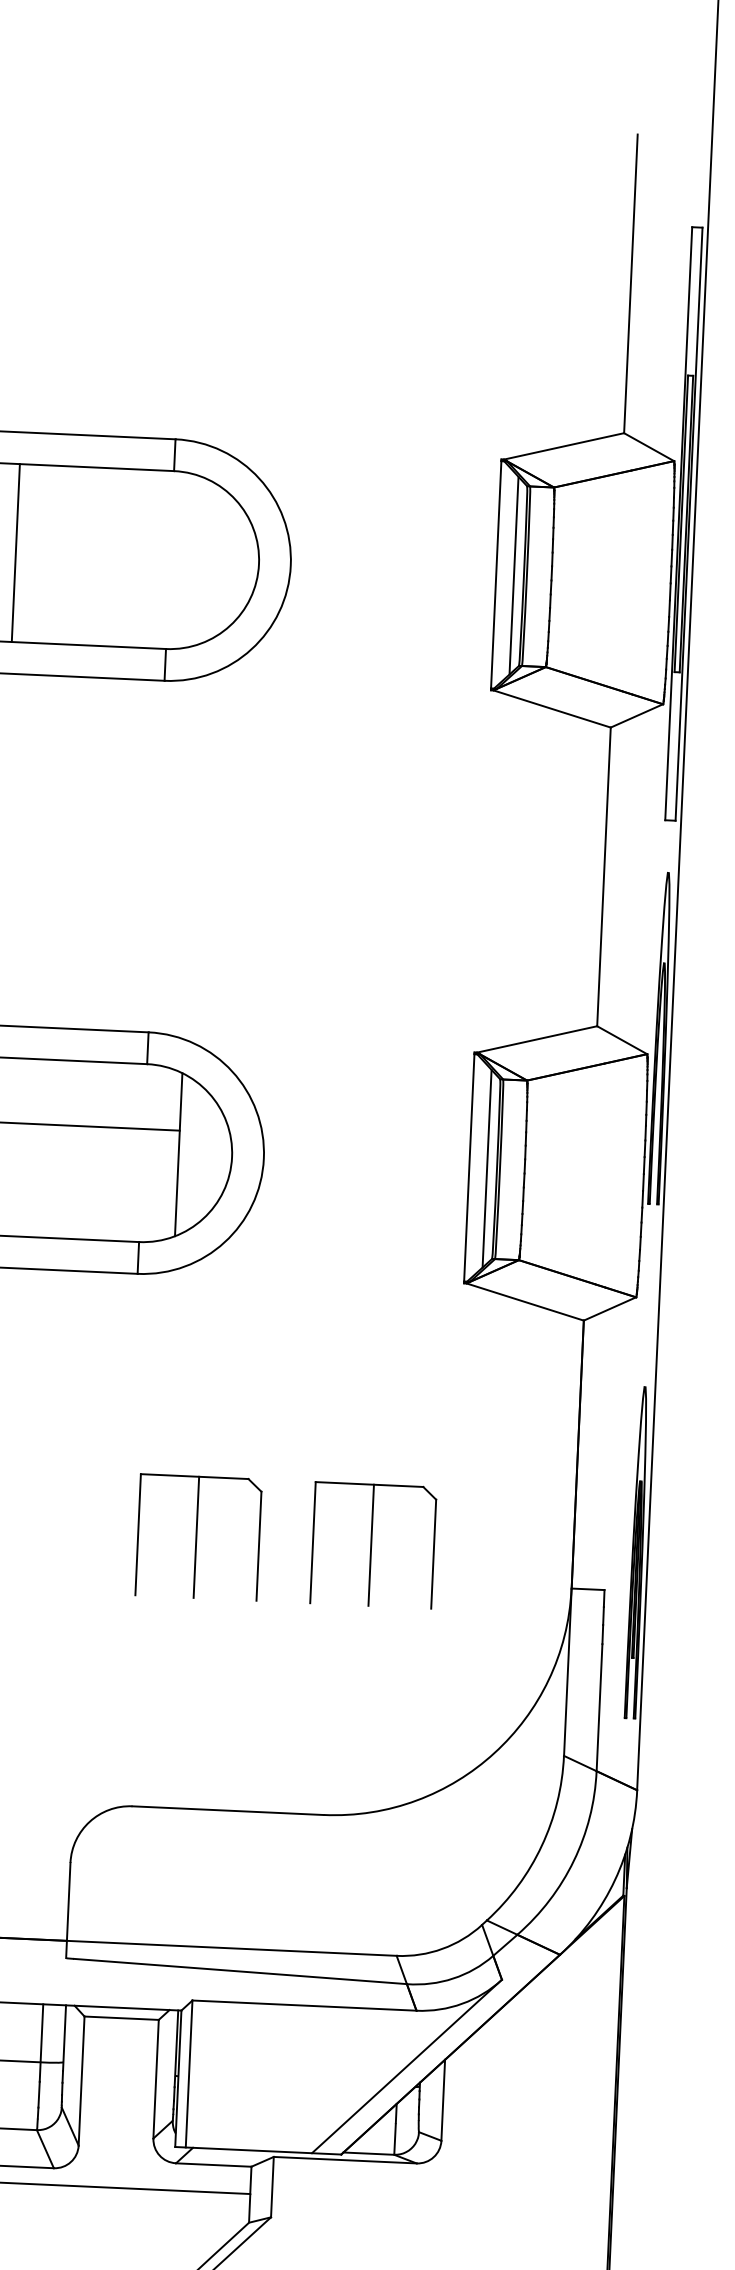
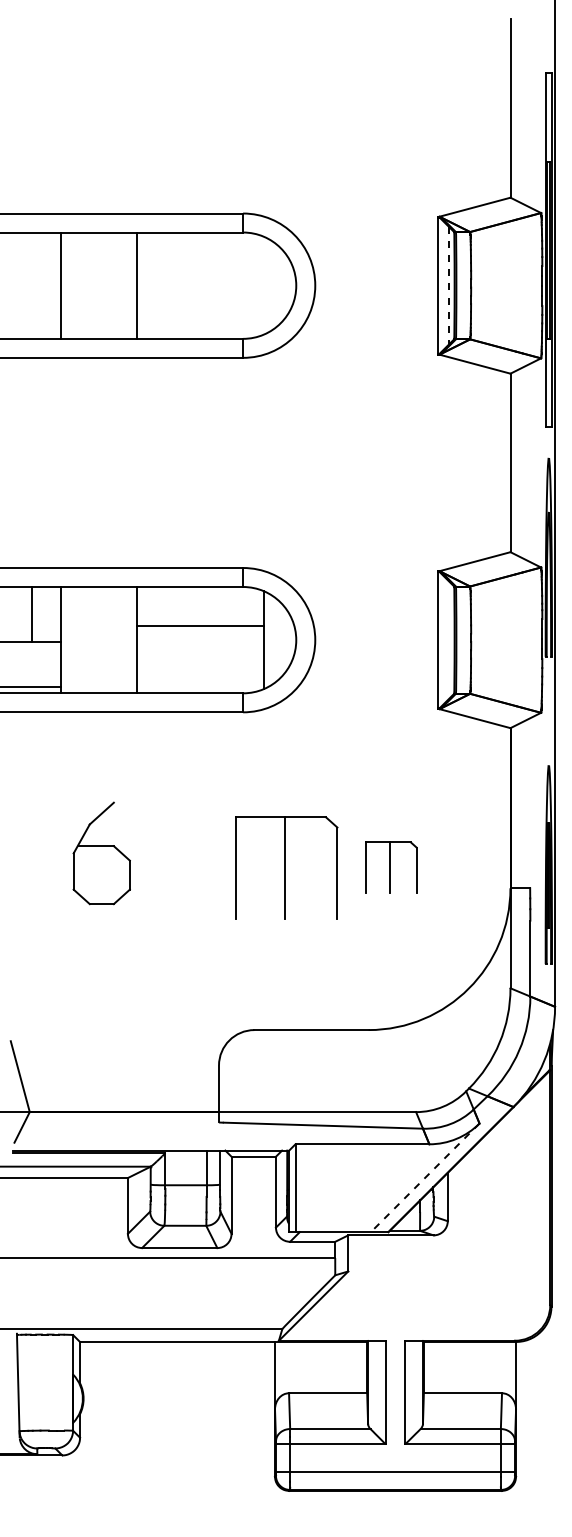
line: (15, 552) -> (150, 285), removed
line: (513, 576) -> (448, 286), solid -> dashed
line: (486, 1169) -> (448, 640), removed
part: (198, 1536) -> (286, 867), size x1.4
part: (374, 1544) -> (391, 867), size x0.7
line: (407, 2065) -> (425, 1177), solid -> dashed

